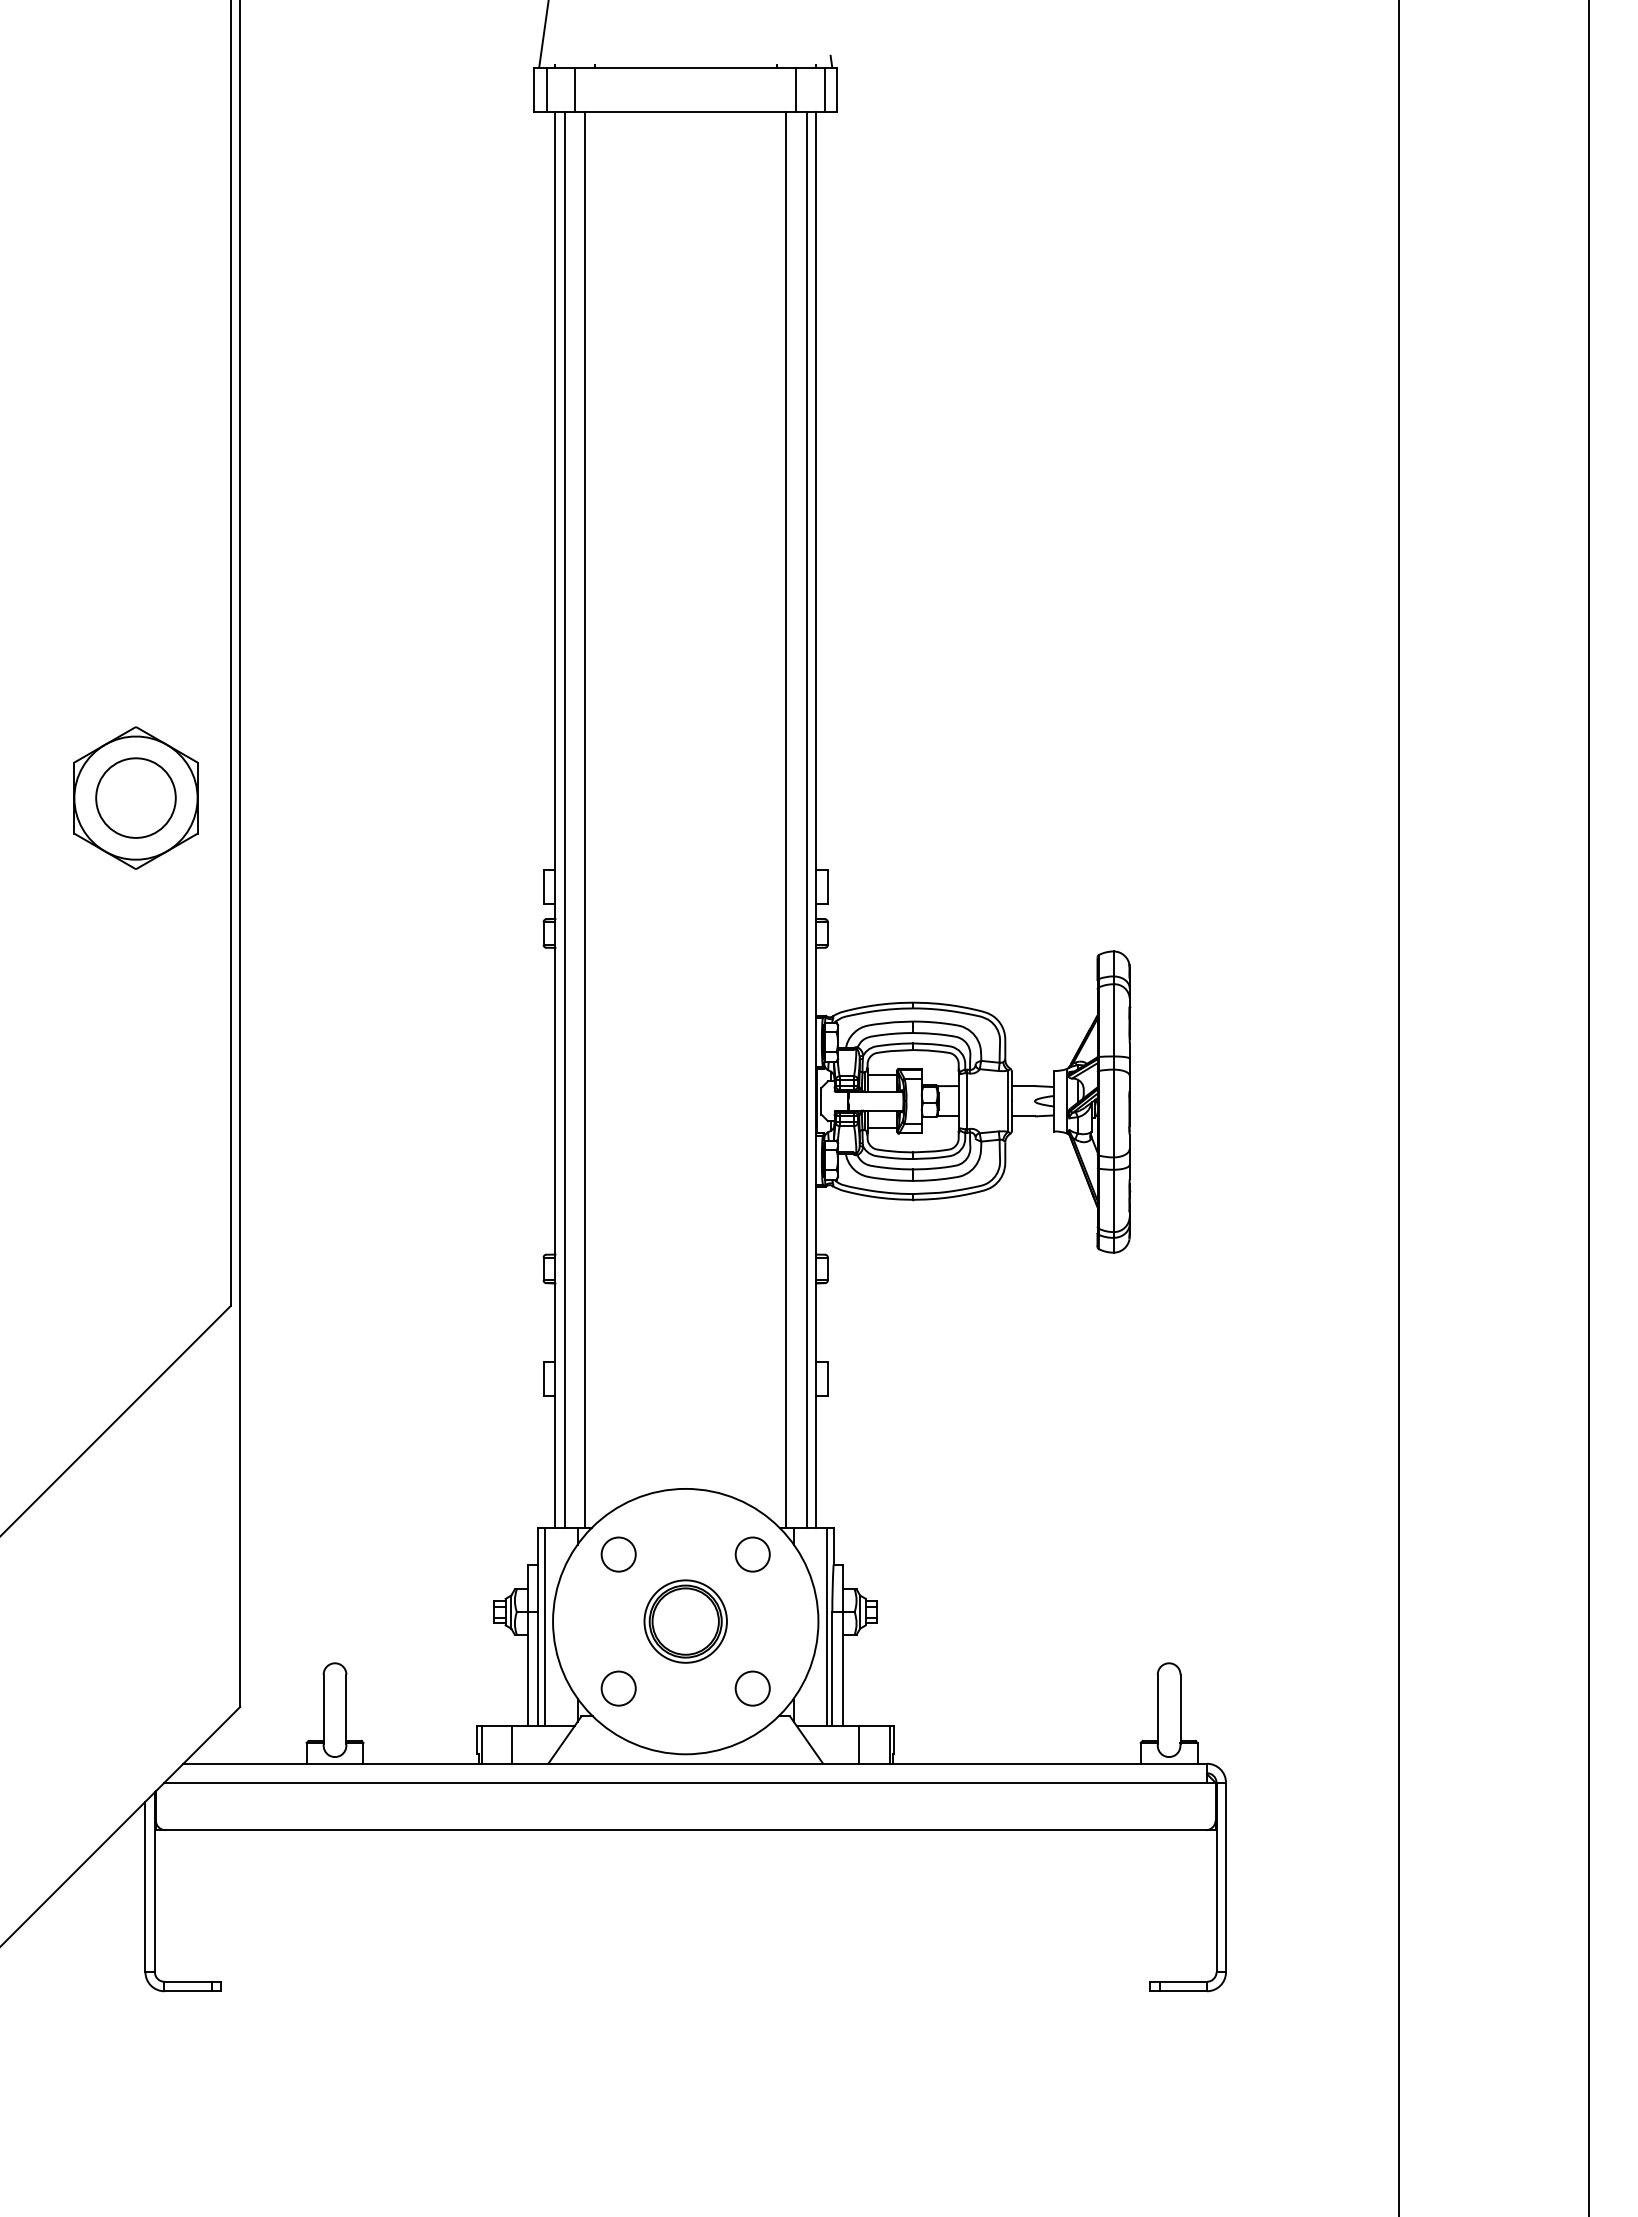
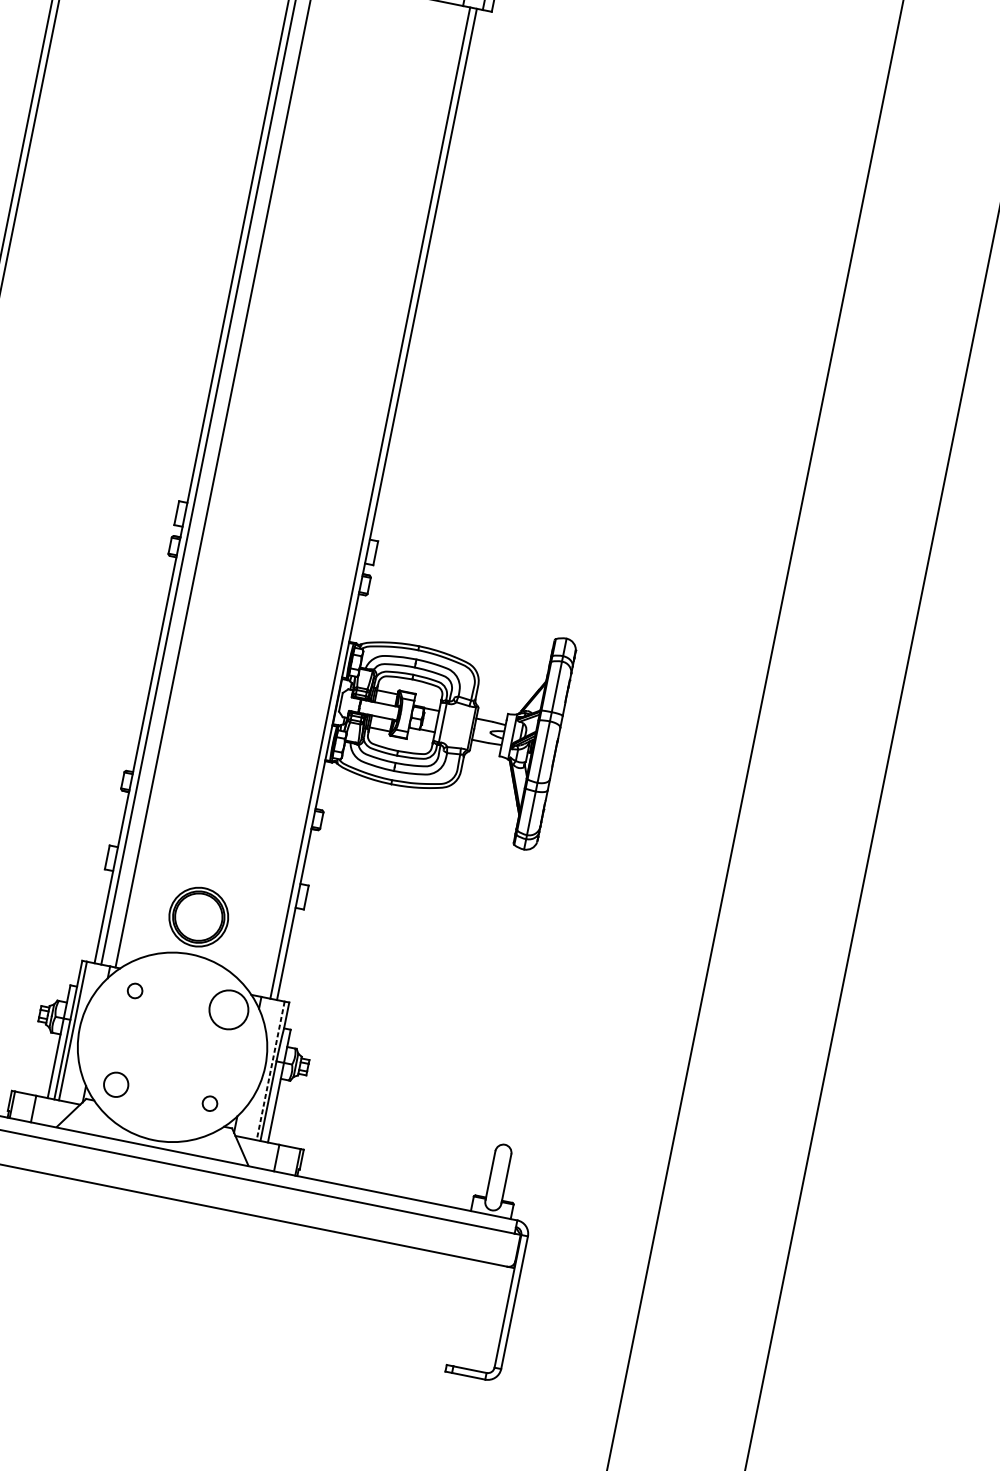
line: (786, 819) -> (356, 500), removed
circle: (618, 1554) -> (134, 990), size x0.6
circle: (752, 1554) -> (228, 1009), size x1.6
part: (685, 1621) -> (198, 917), moved
line: (827, 1627) -> (270, 1071), solid -> dashed
circle: (752, 1688) -> (209, 1103), size x0.6

